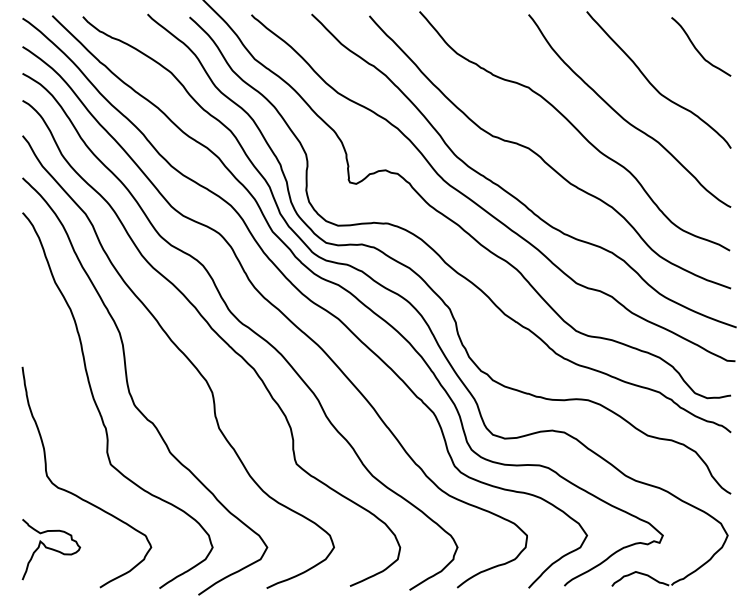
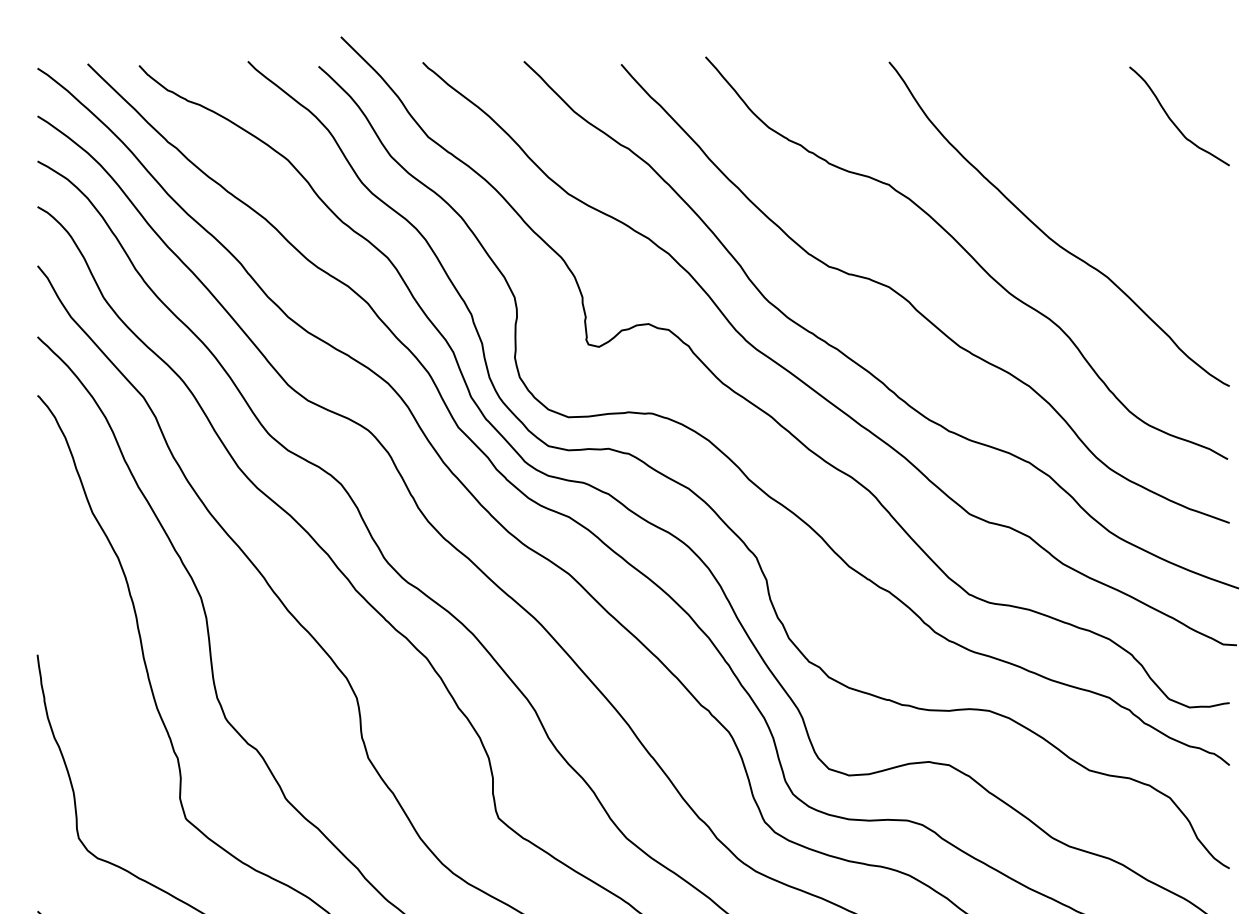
curve: (652, 84) -> (1097, 179), removed

